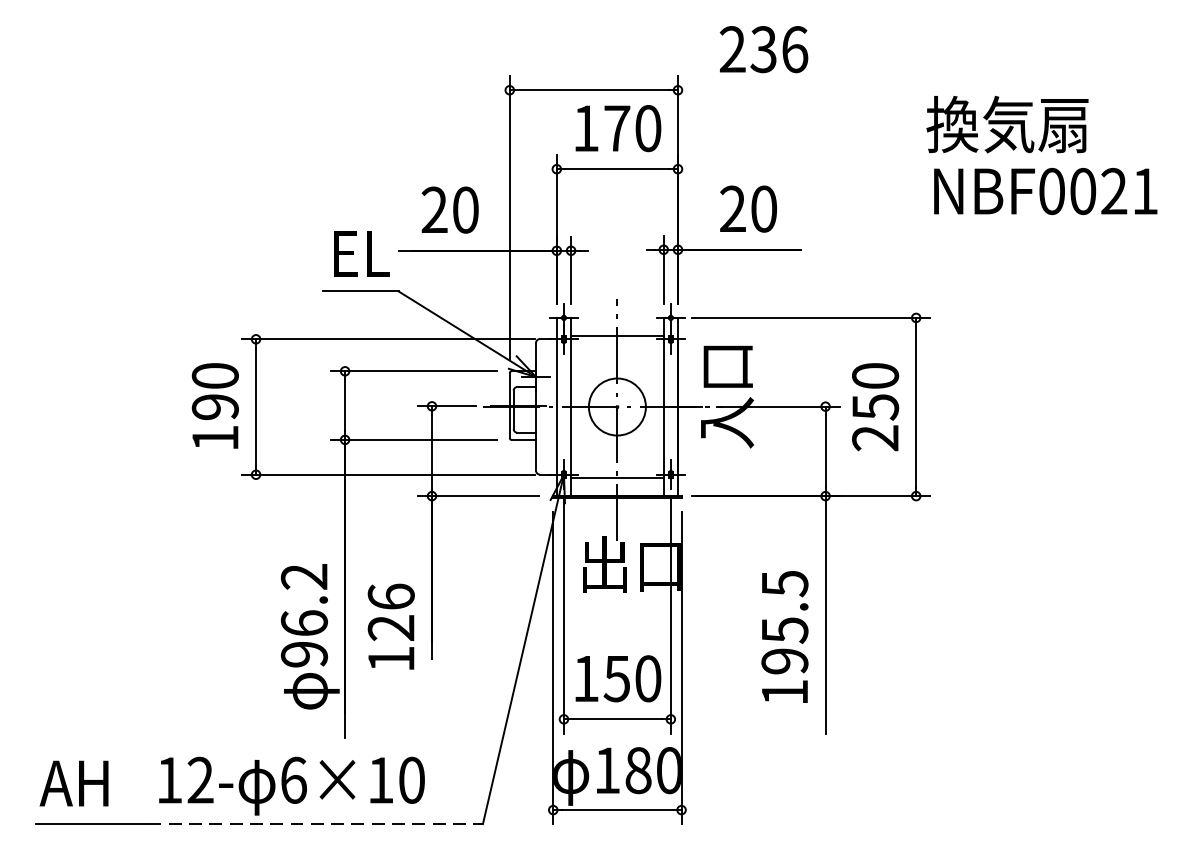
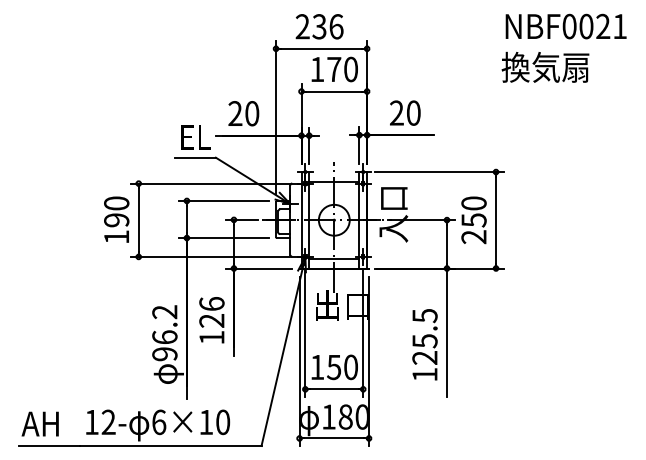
text: (763, 49) -> (319, 26), moved
text: (1044, 191) -> (565, 26), moved
text: (390, 627) -> (211, 320), moved
text: (784, 660) -> (424, 357), 195.5 -> 125.5
line: (314, 824) -> (170, 446), dashed -> solid

